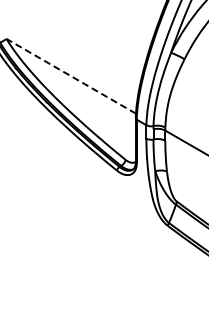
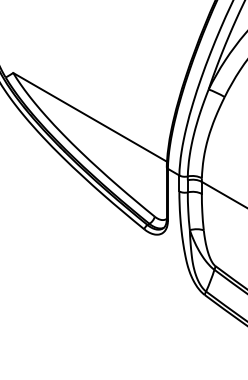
line: (71, 76) -> (90, 117), dashed -> solid

